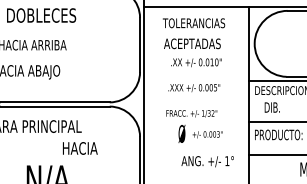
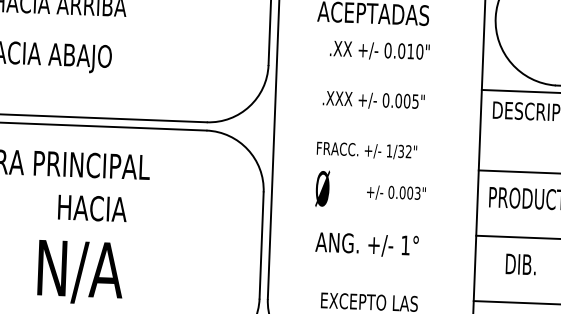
text: (271, 107) -> (519, 264), moved
text: (181, 133) -> (321, 187), moved
text: (80, 148) -> (92, 208), moved
text: (207, 161) -> (366, 244), moved

